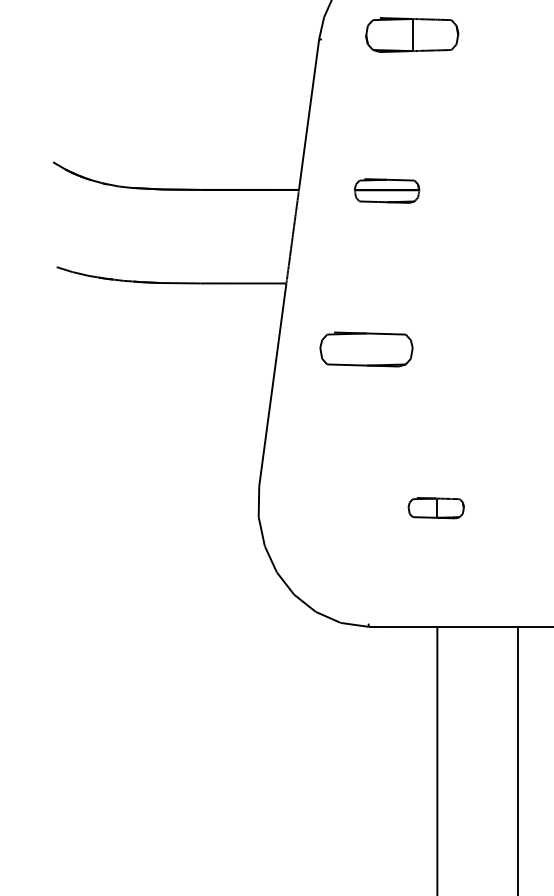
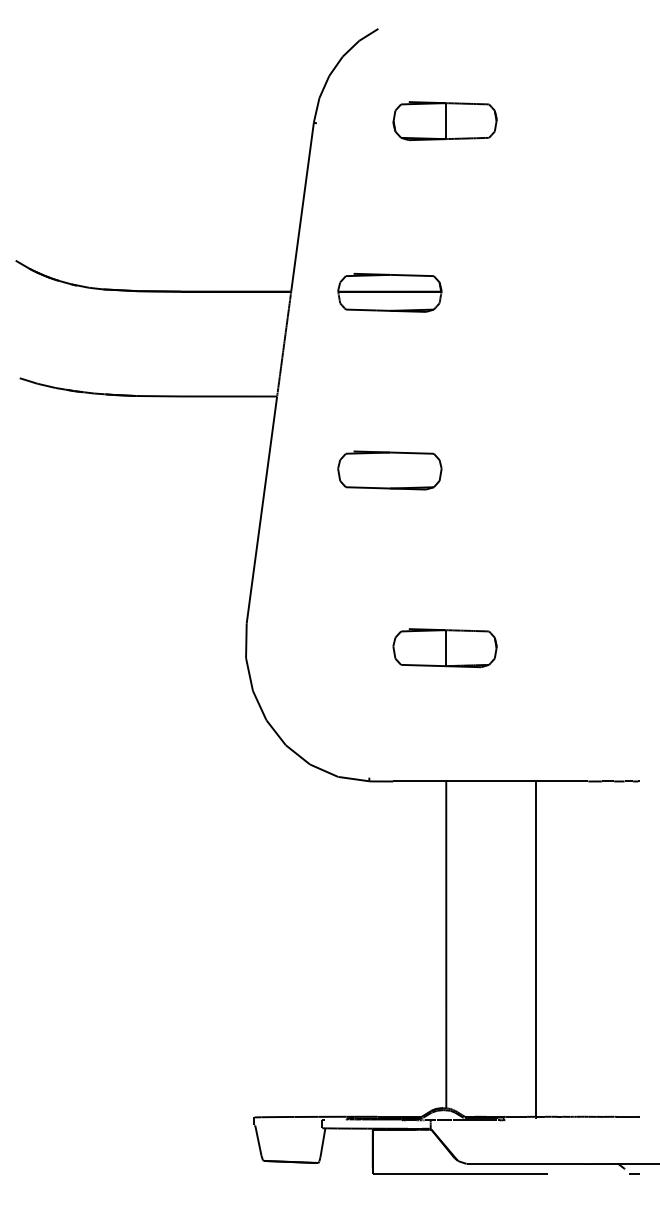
part: (411, 34) -> (444, 120), moved
part: (386, 190) -> (389, 292), size x1.43
part: (366, 349) -> (389, 470), moved
part: (435, 508) -> (444, 648), size x1.67

